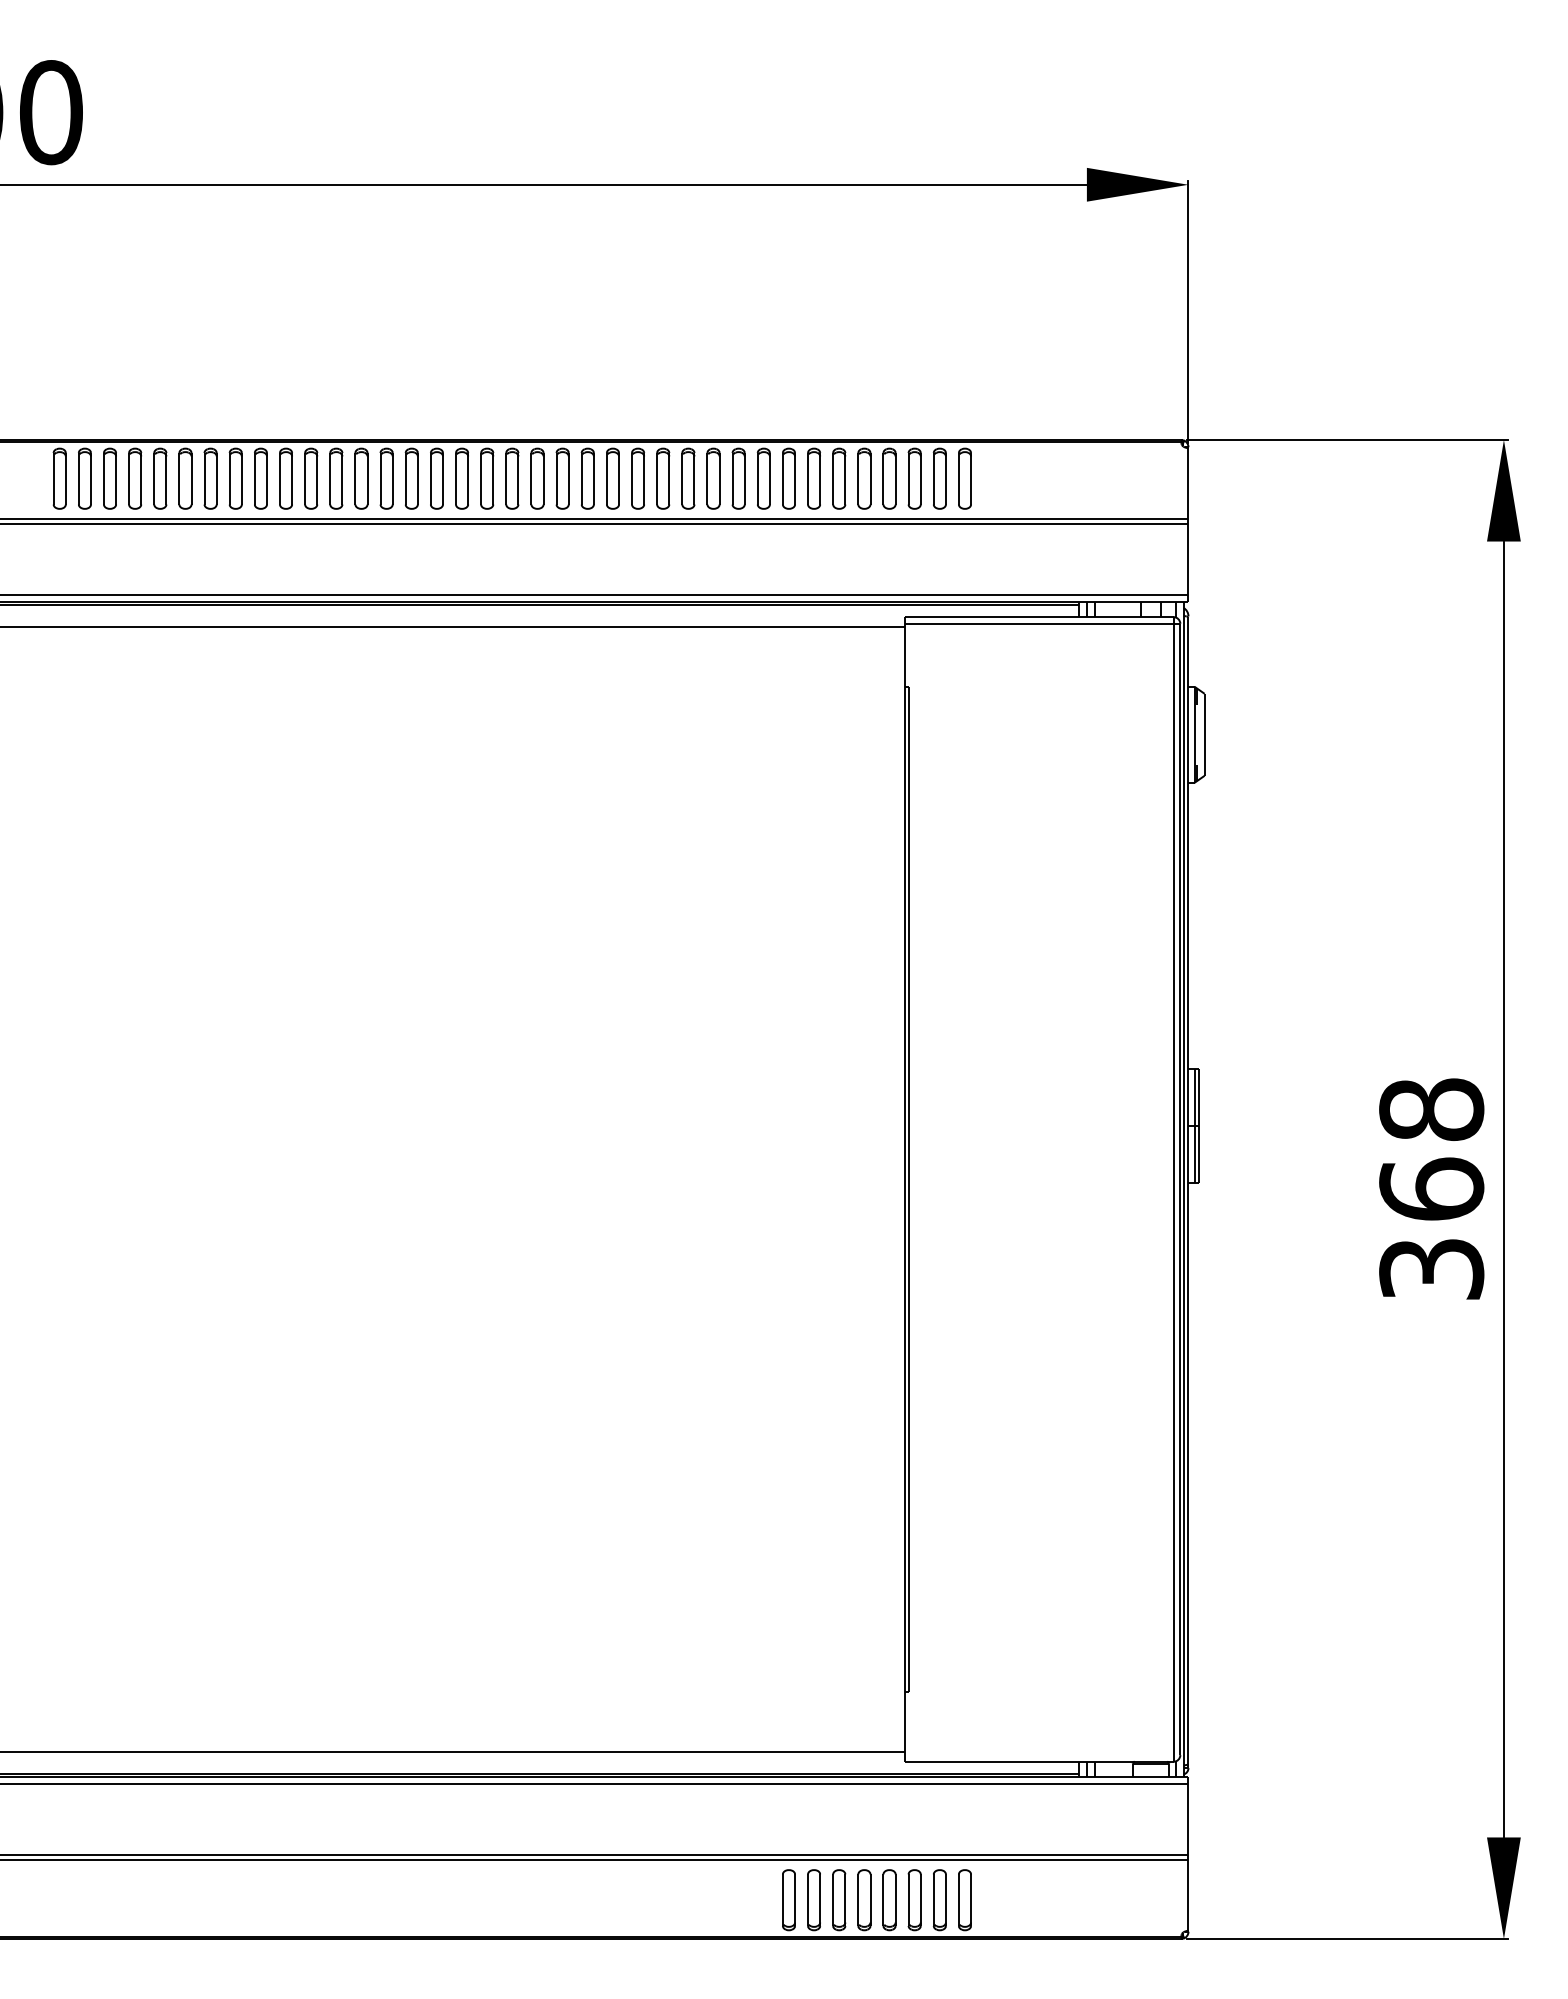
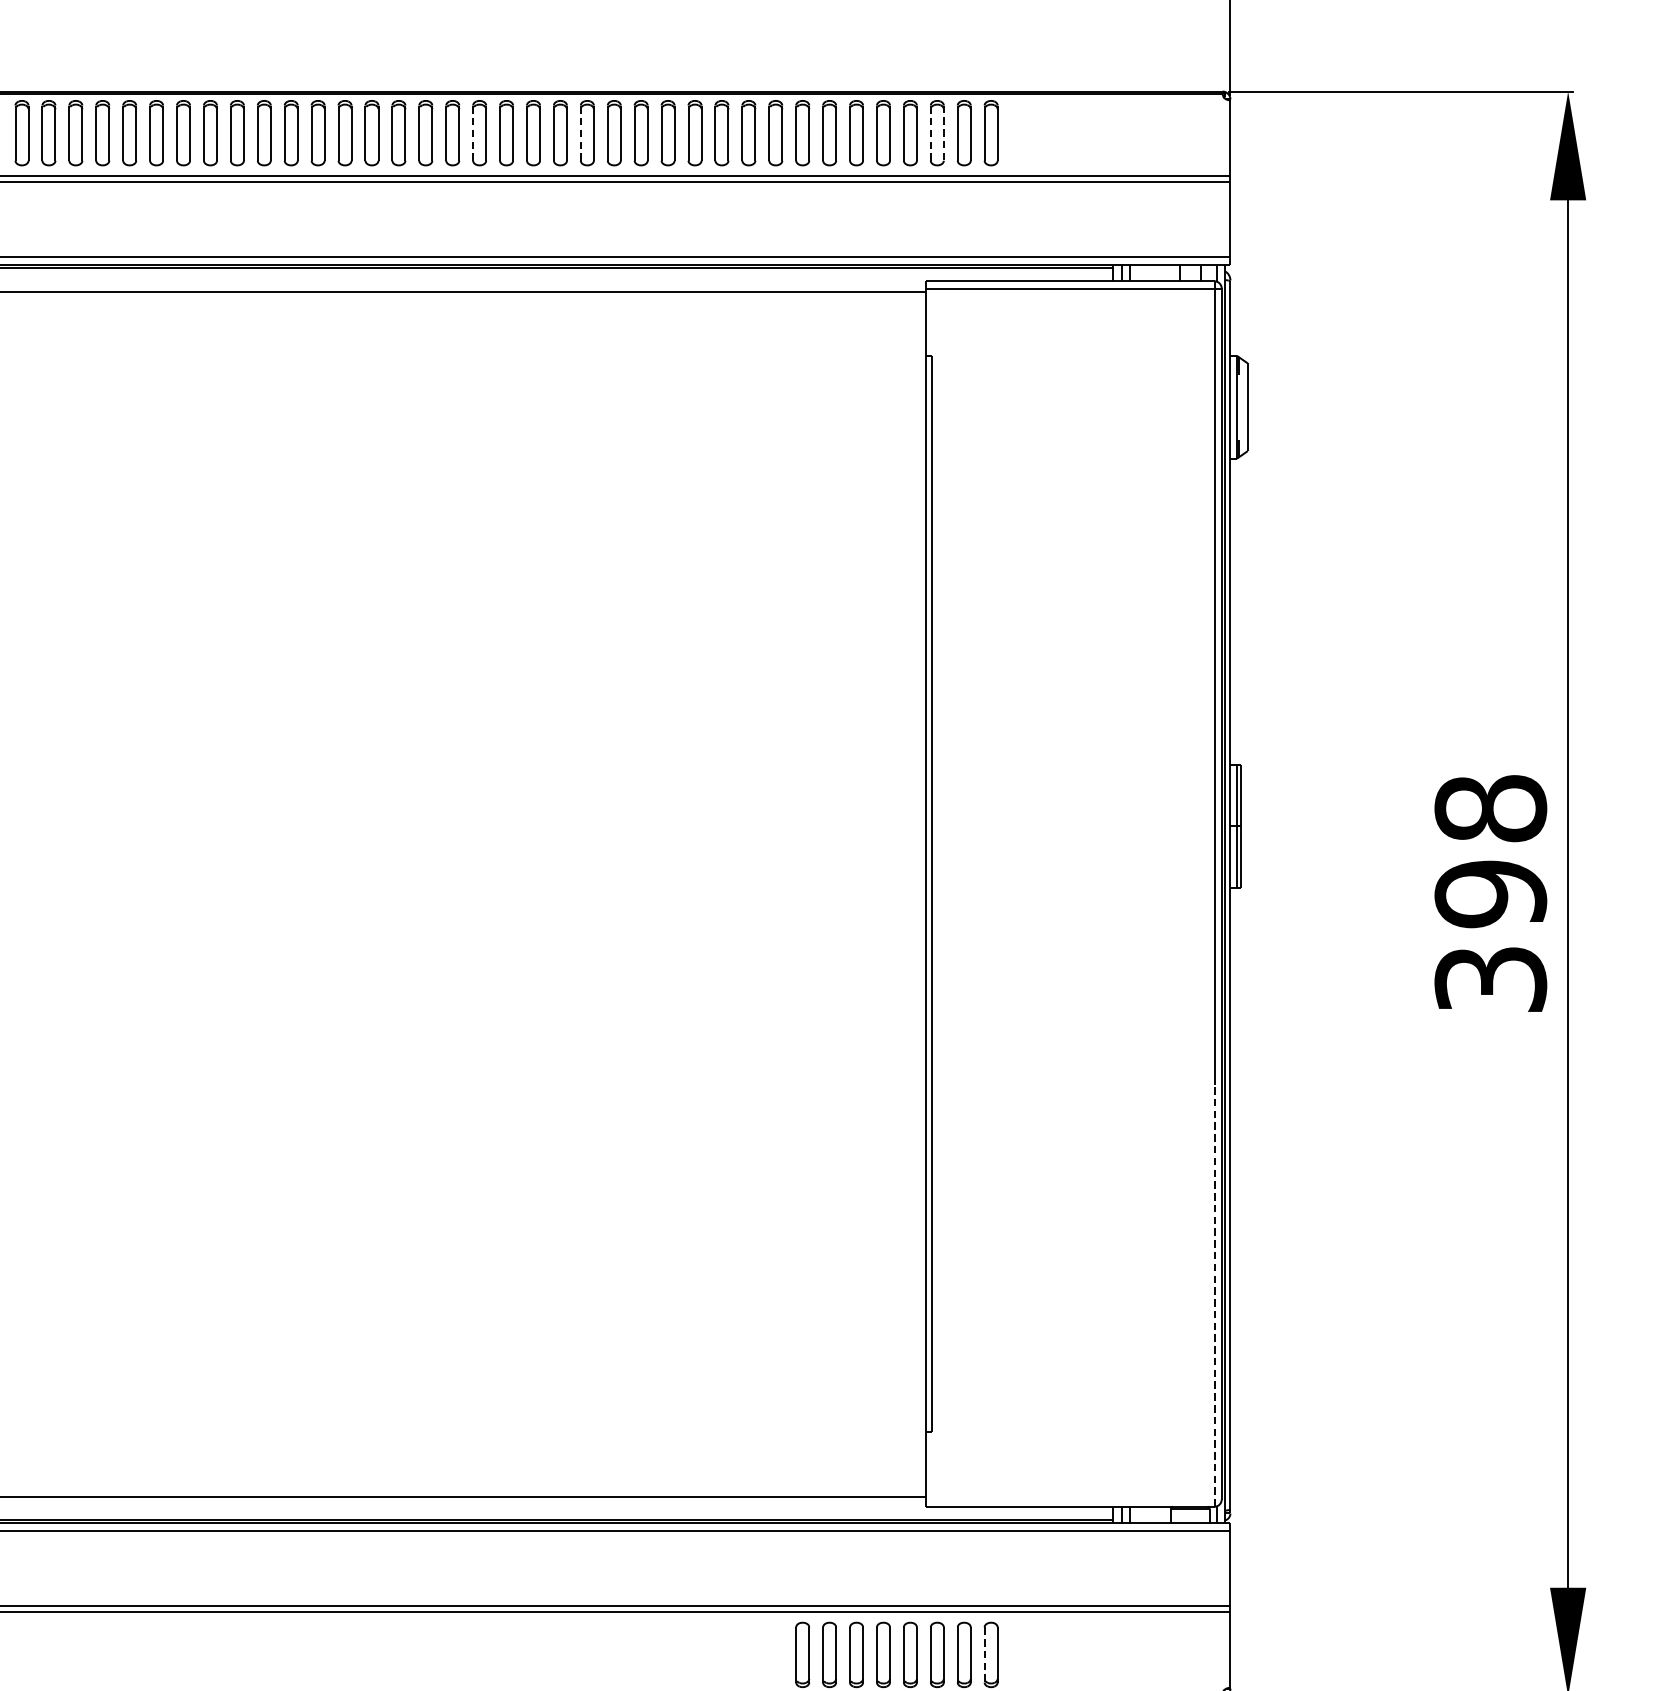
line: (481, 478) -> (473, 132), solid -> dashed
line: (581, 478) -> (580, 132), solid -> dashed
line: (908, 478) -> (930, 132), solid -> dashed
line: (920, 478) -> (943, 132), solid -> dashed
text: (1431, 1189) -> (1490, 894), 368 -> 398
line: (1173, 1564) -> (1214, 1295), solid -> dashed
line: (958, 1900) -> (984, 1655), solid -> dashed

